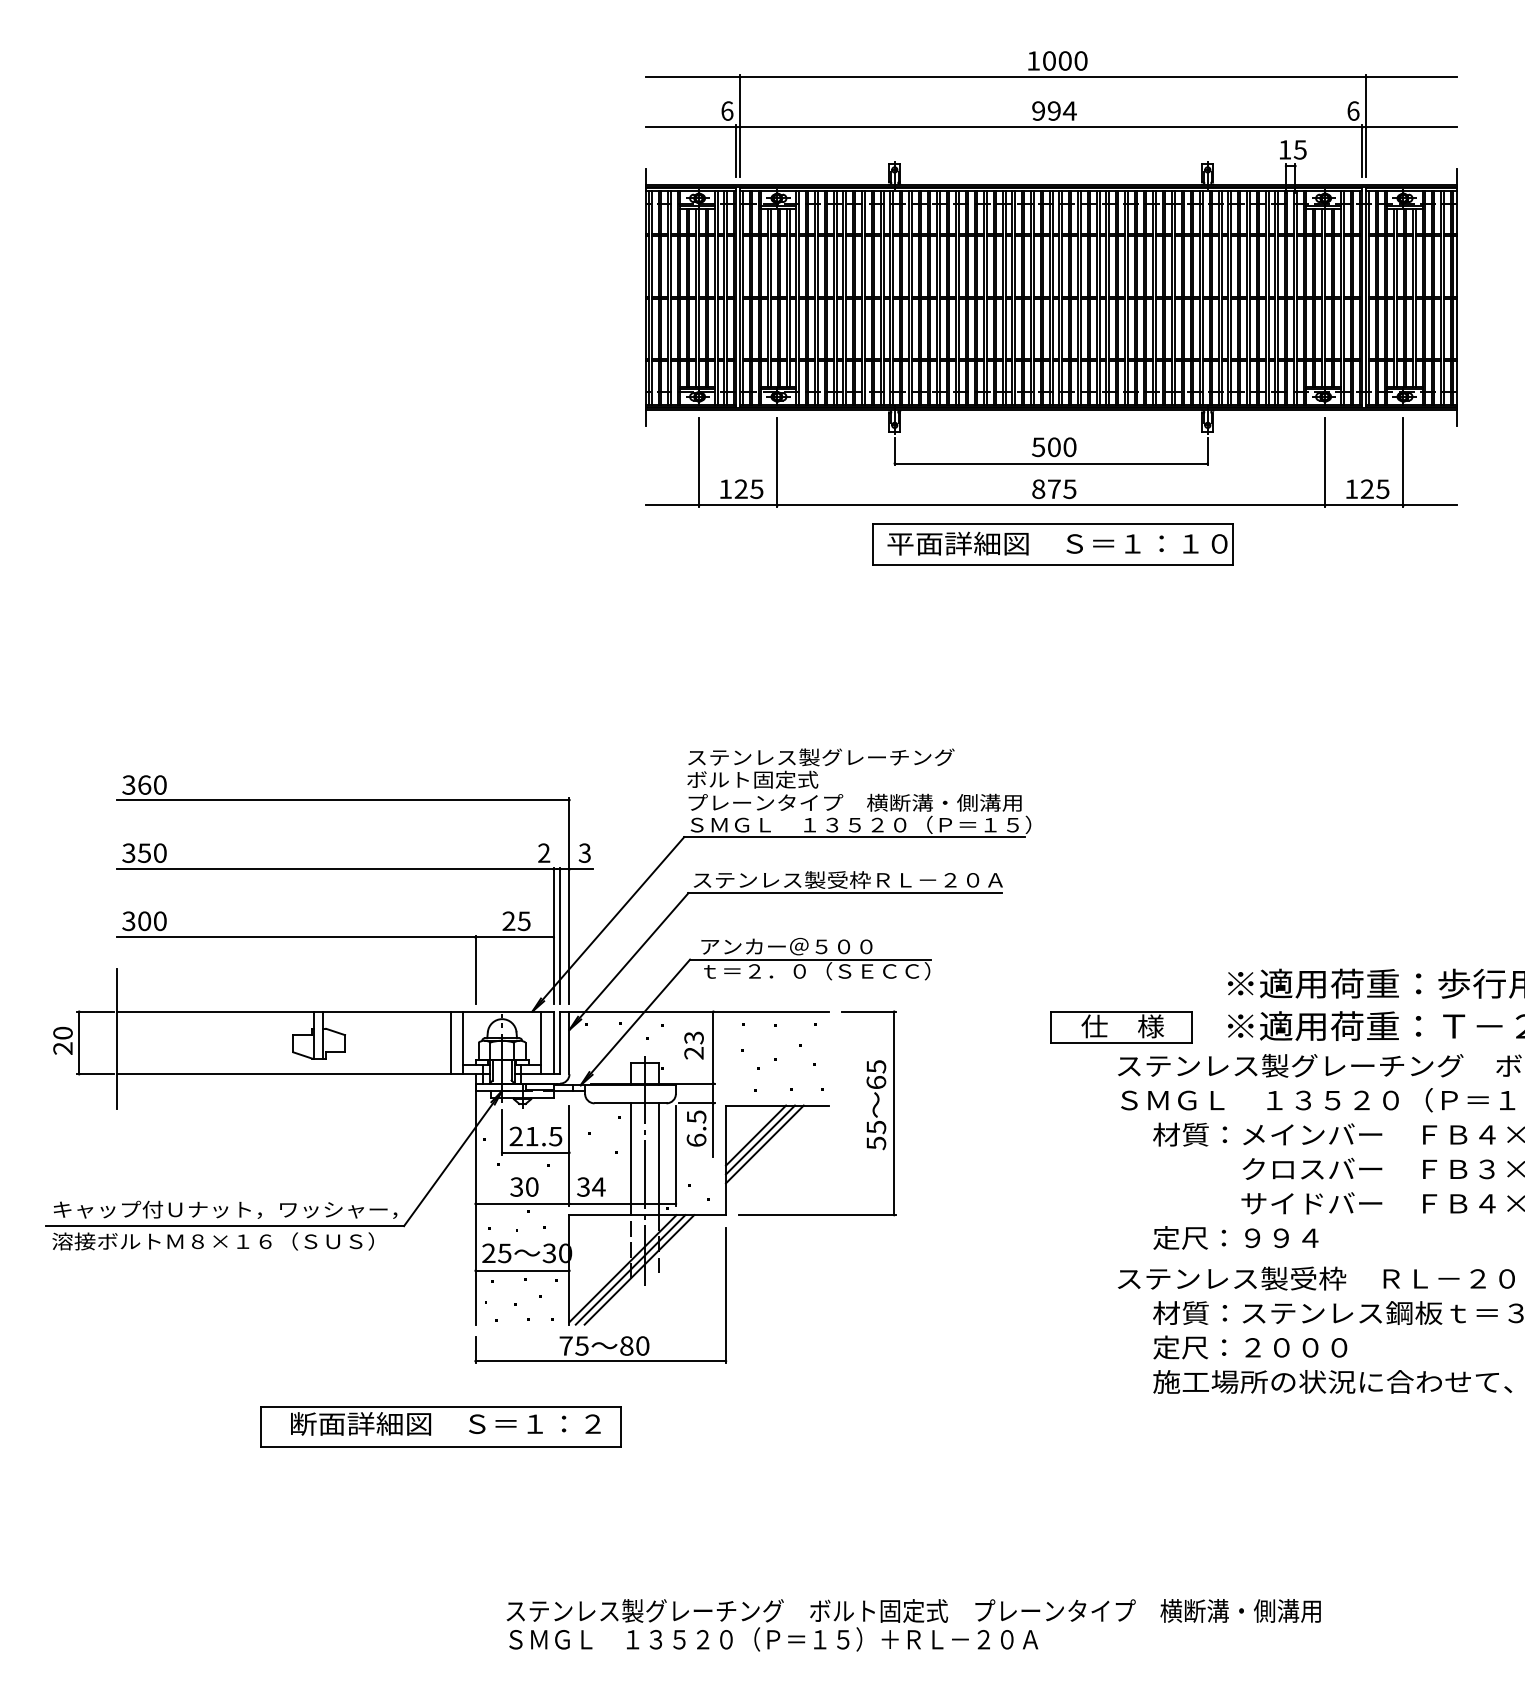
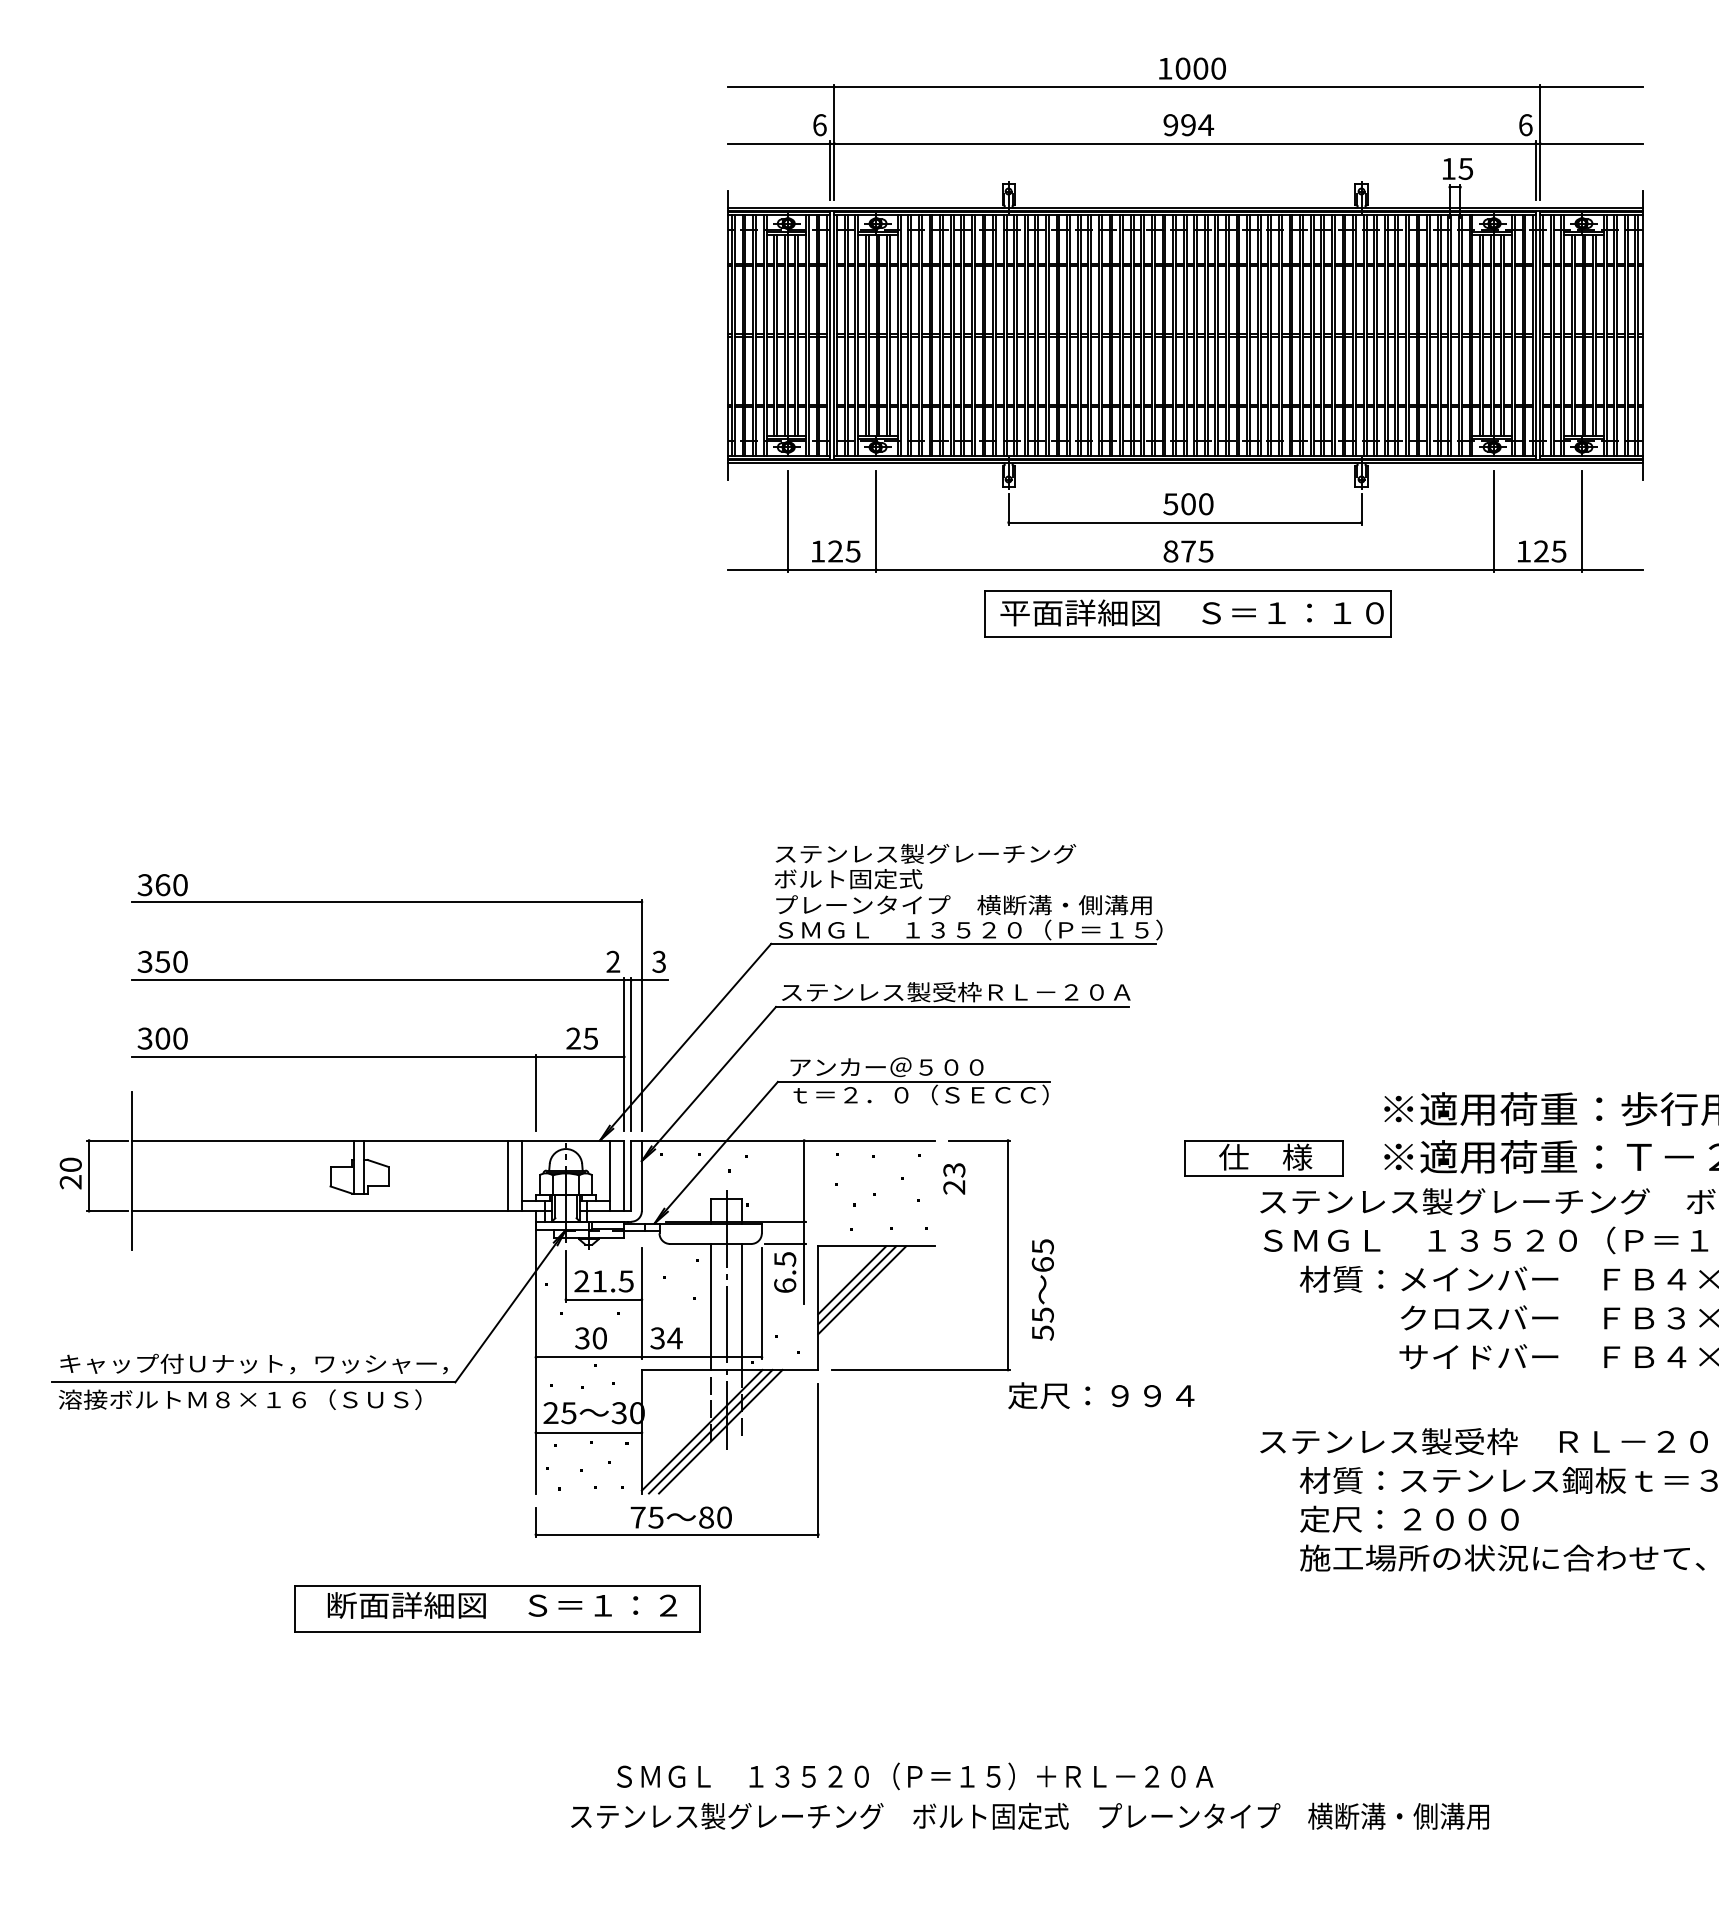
text: (694, 1045) -> (954, 1178), moved
text: (876, 1104) -> (1042, 1289), moved
text: (1236, 1237) -> (1101, 1395), moved
text: (774, 1639) -> (915, 1776), moved

